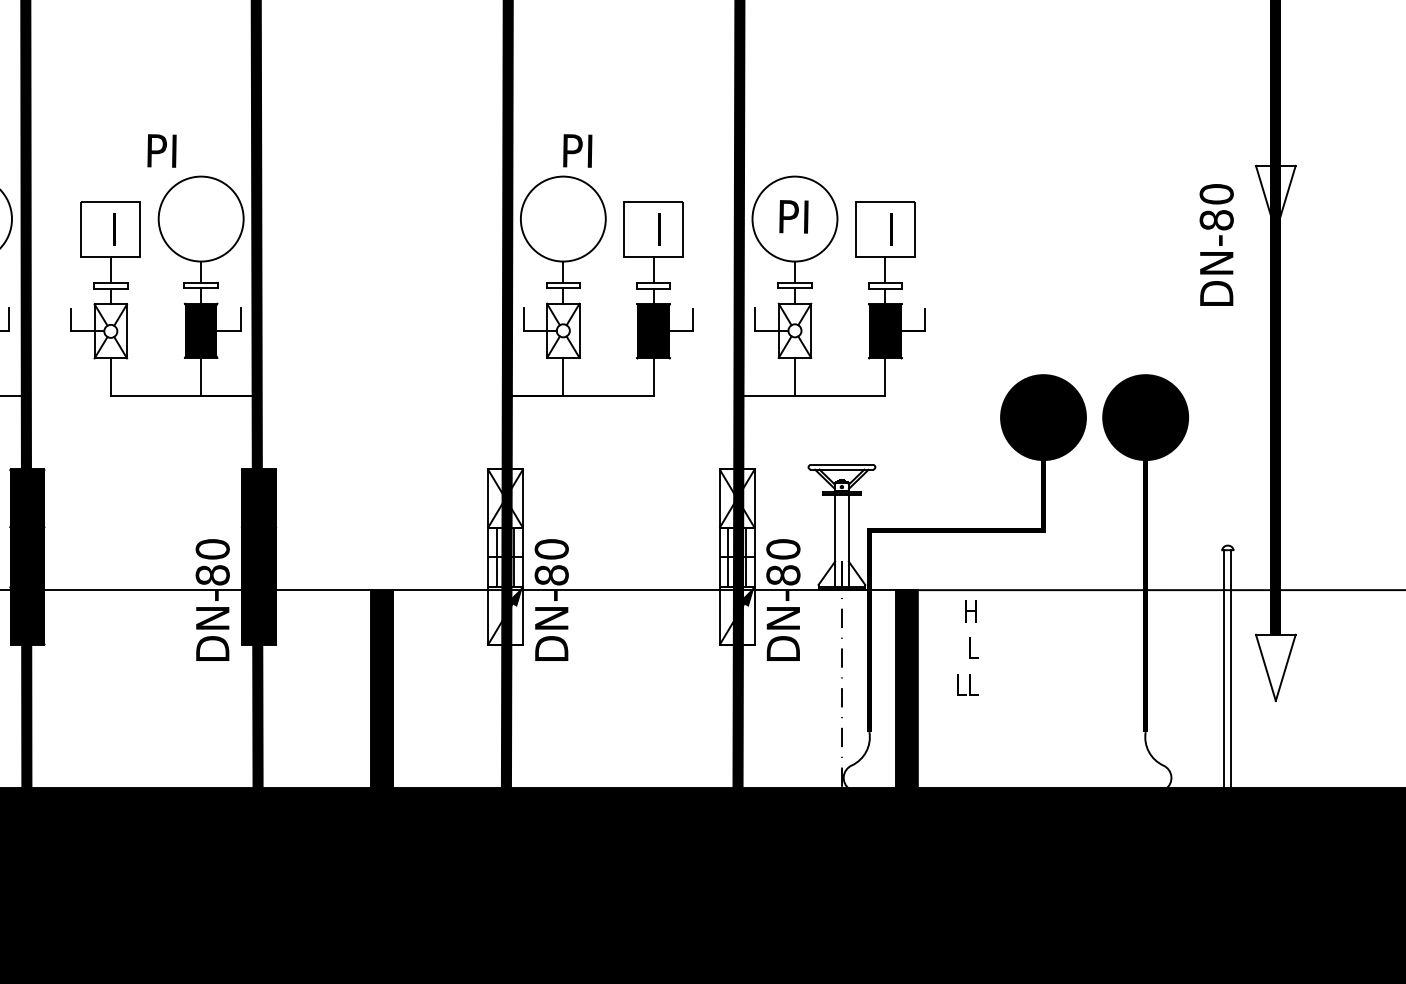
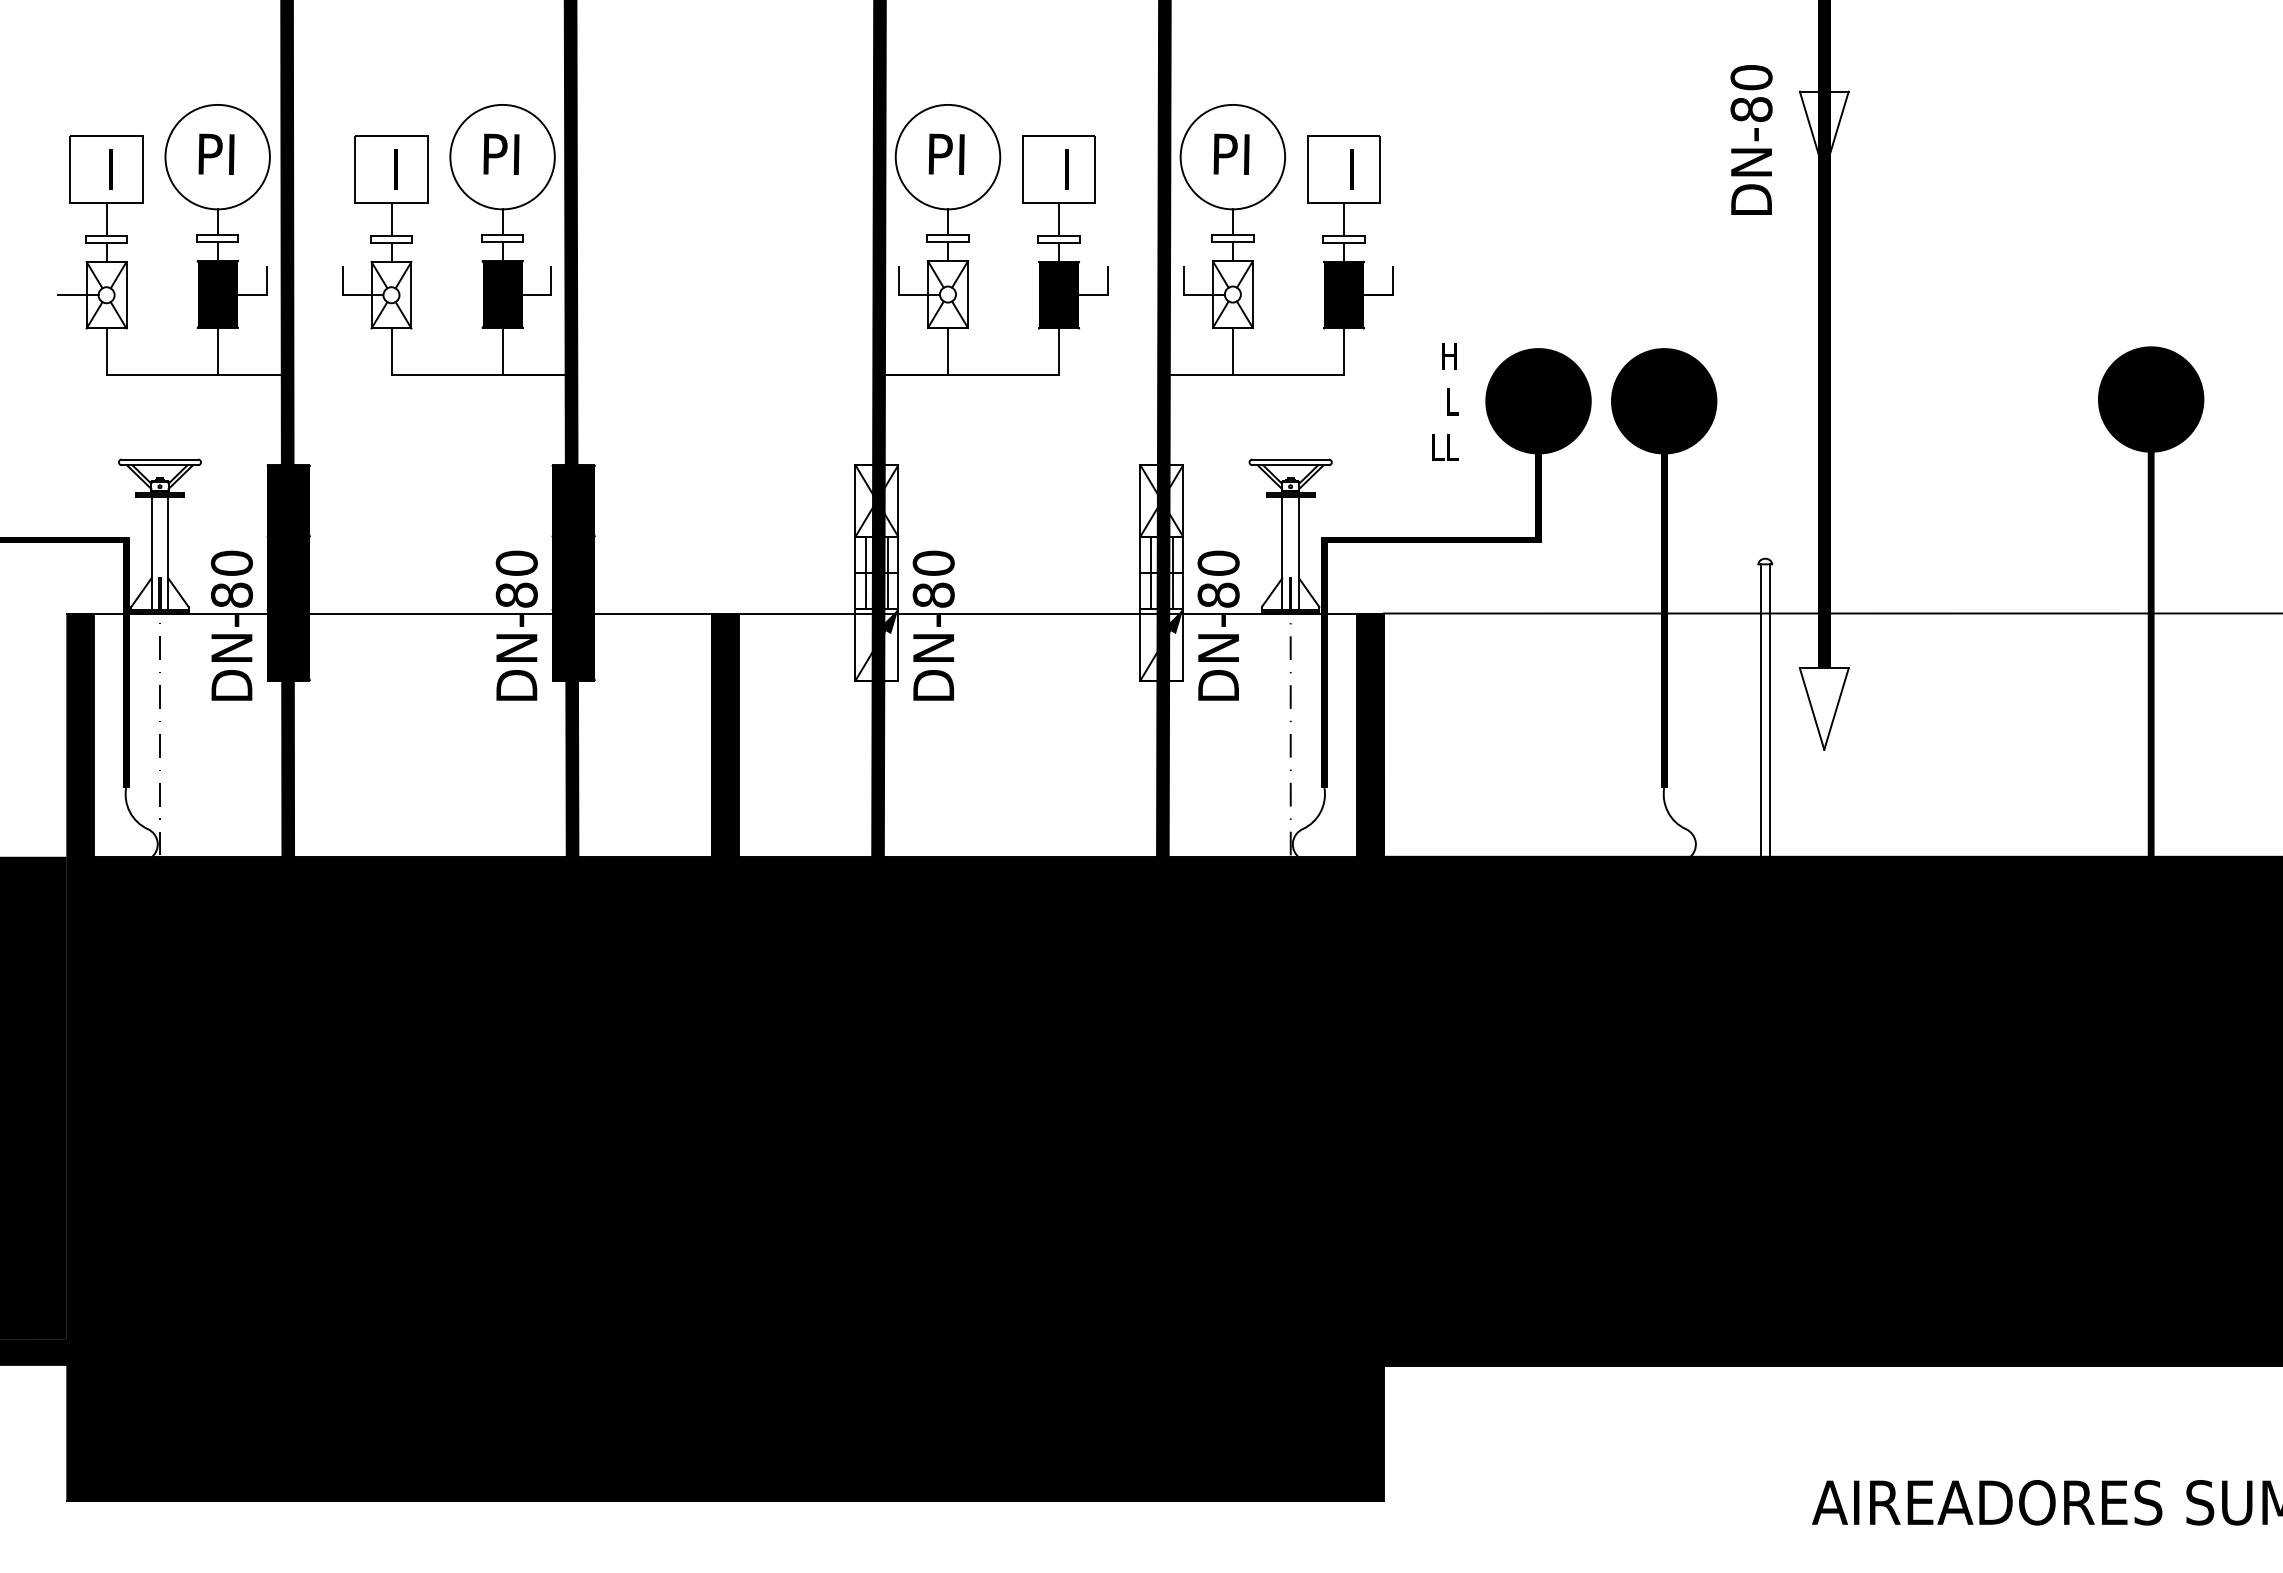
text: (162, 150) -> (501, 153), moved
text: (577, 150) -> (946, 153), moved
text: (1216, 244) -> (1751, 139), moved
text: (967, 647) -> (1445, 401), moved

